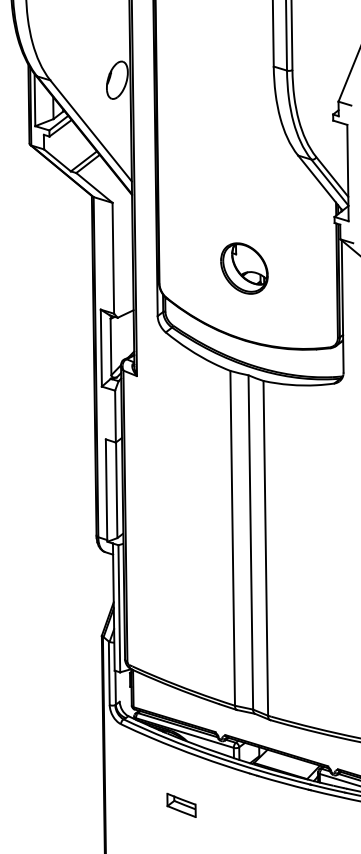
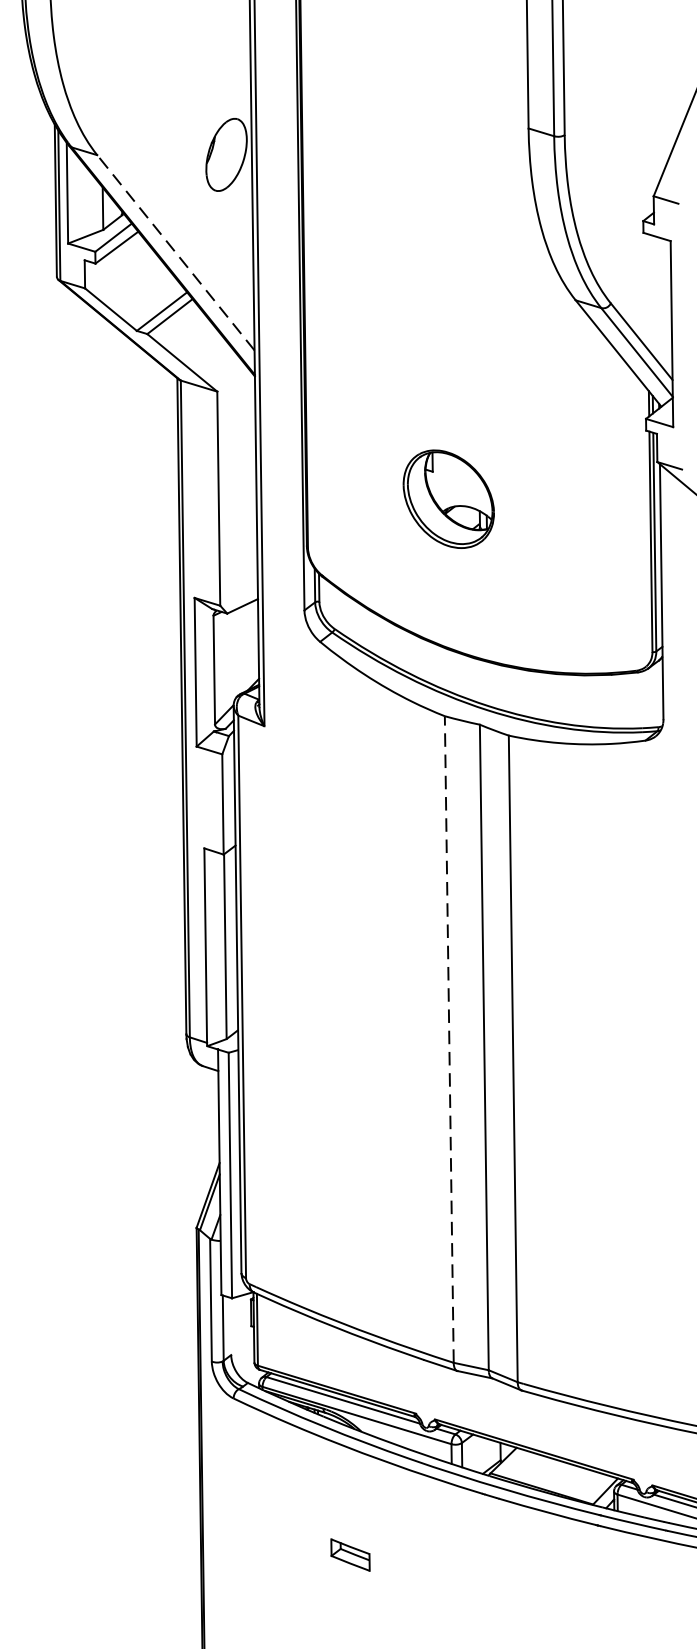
line: (91, 130) -> (176, 251), solid -> dashed
part: (244, 268) -> (448, 499), moved
line: (232, 537) -> (448, 1037), solid -> dashed
part: (181, 804) -> (350, 1553), size x0.7

